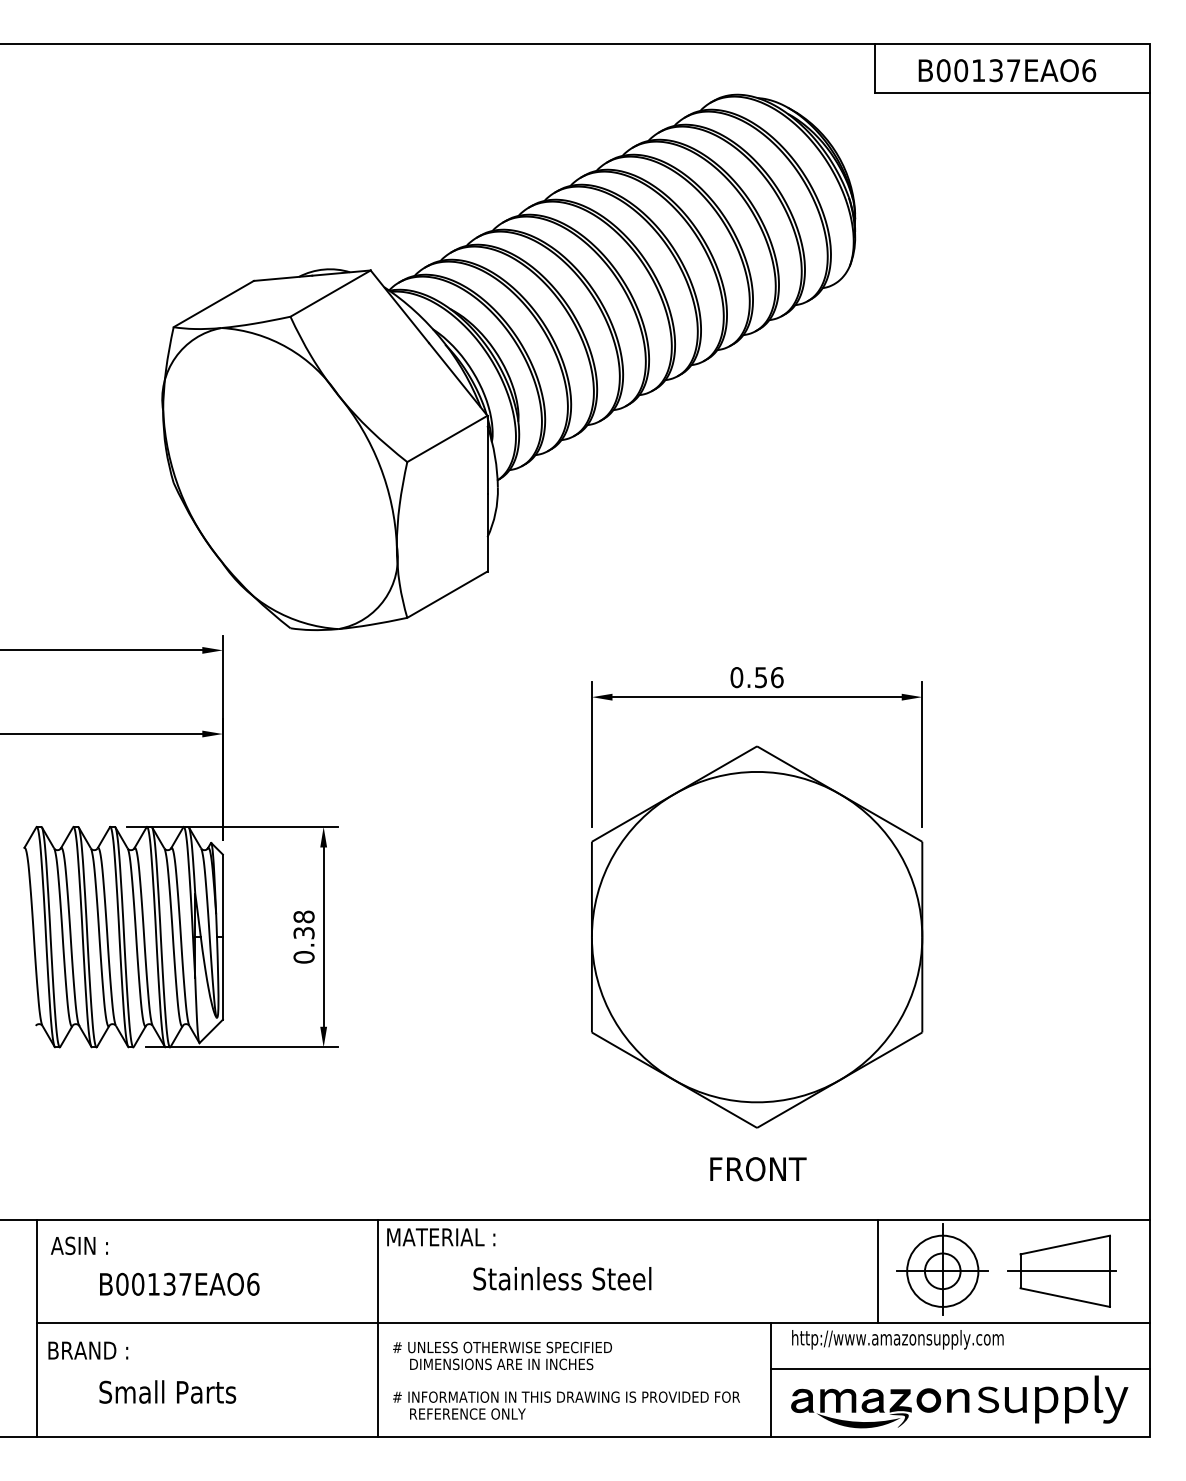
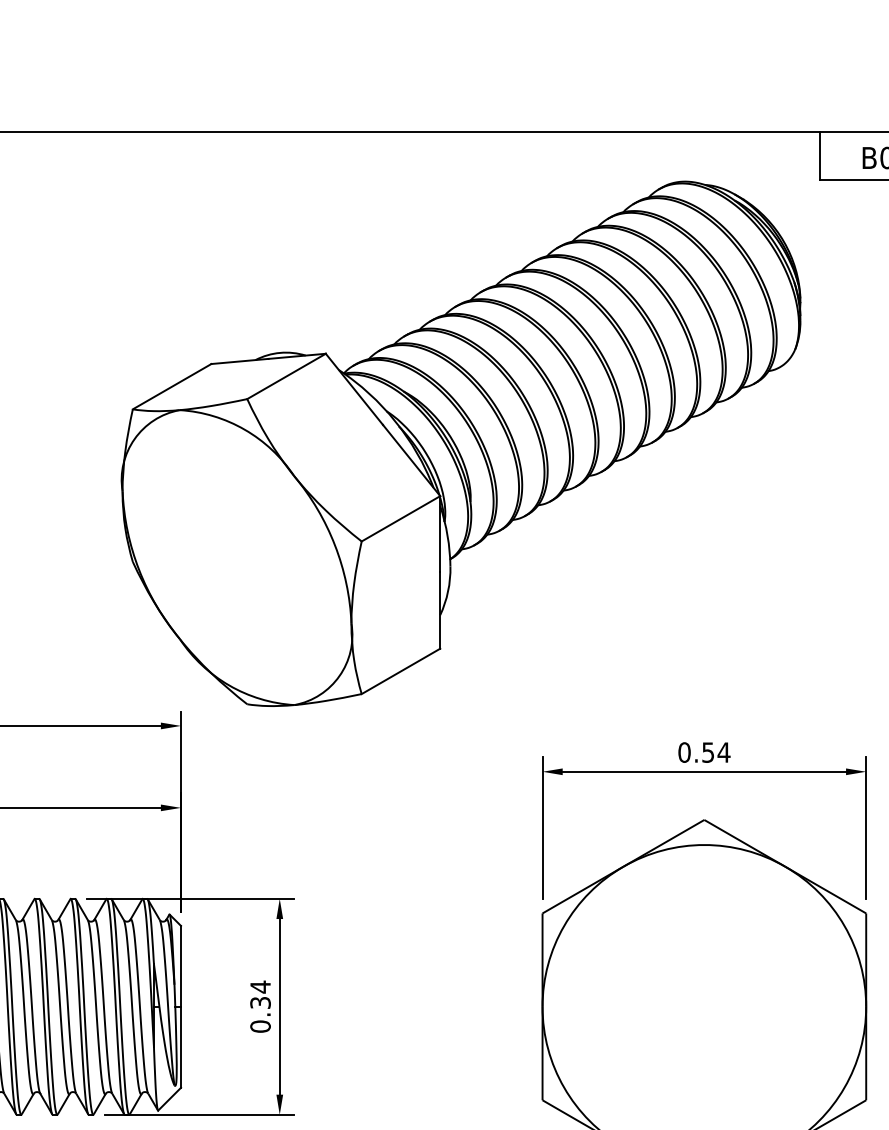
text: (776, 677) -> (723, 752), 0.56 -> 0.54
text: (303, 916) -> (260, 986), 0.38 -> 0.34

